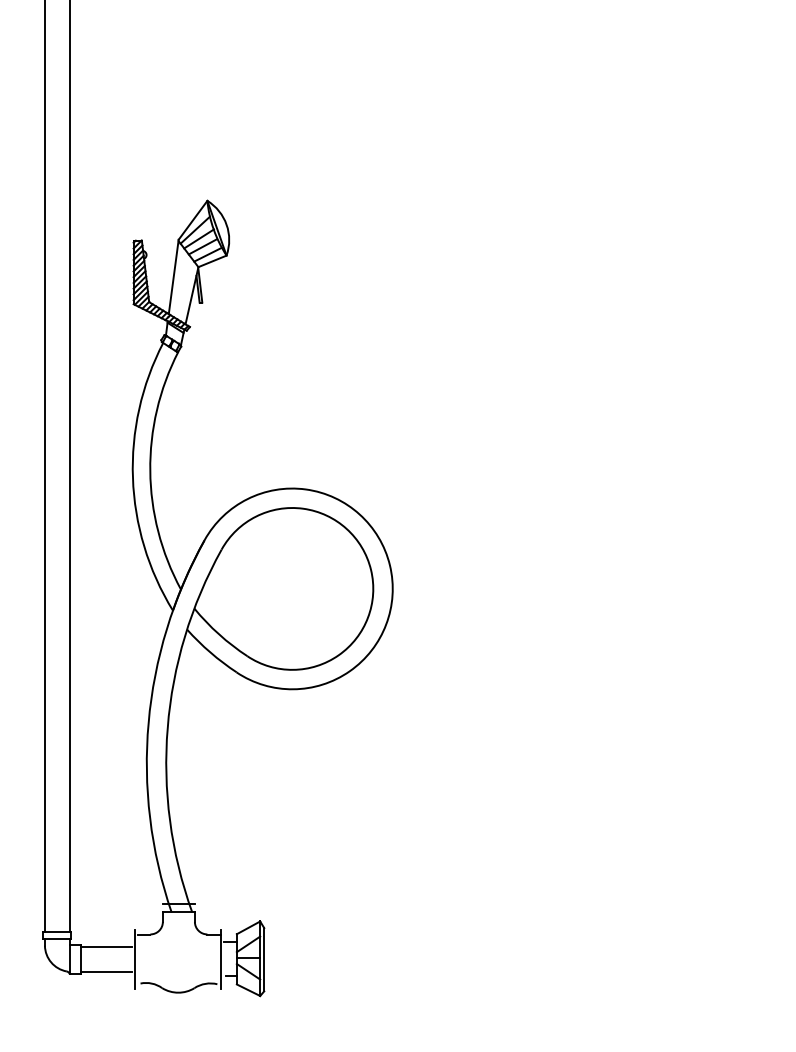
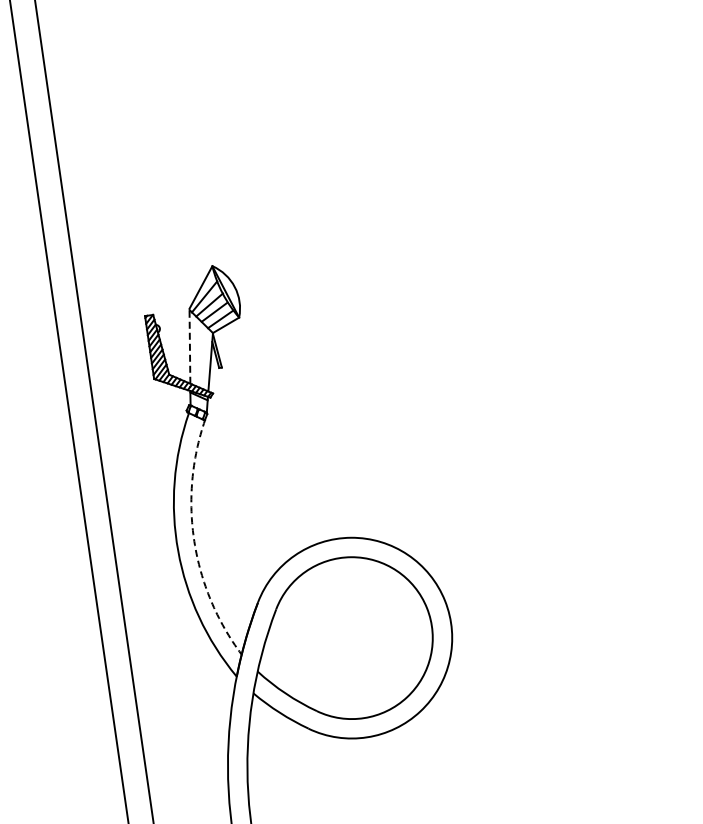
line: (173, 276) -> (189, 345), solid -> dashed
arc: (150, 471) -> (194, 542), solid -> dashed

